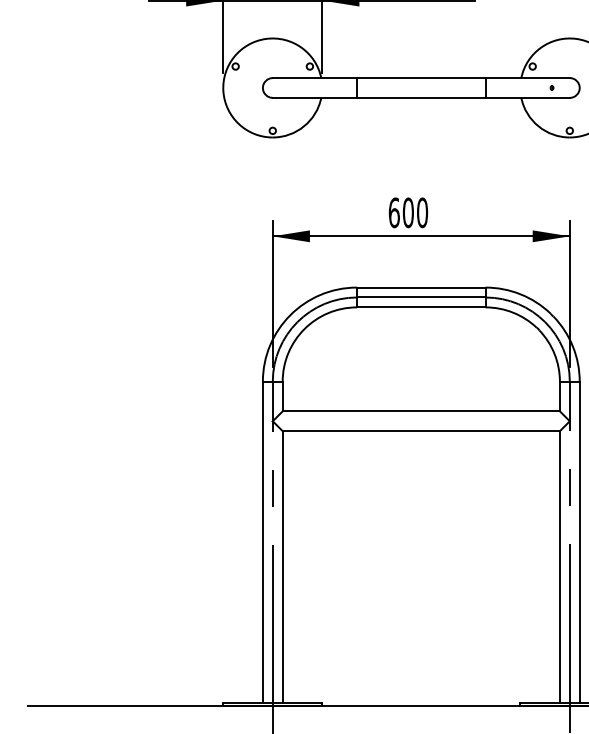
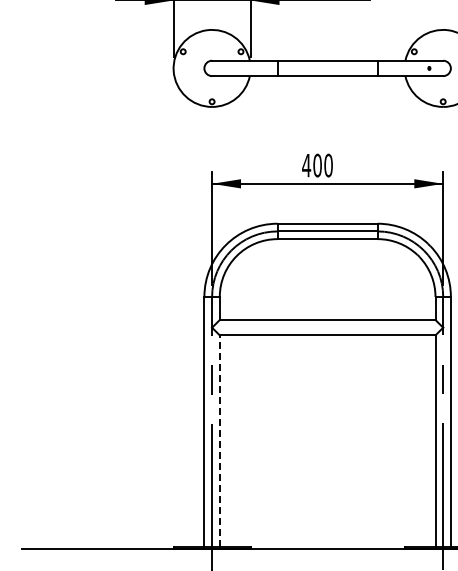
text: (394, 212) -> (306, 165), 600 -> 400
line: (282, 567) -> (219, 441), solid -> dashed

